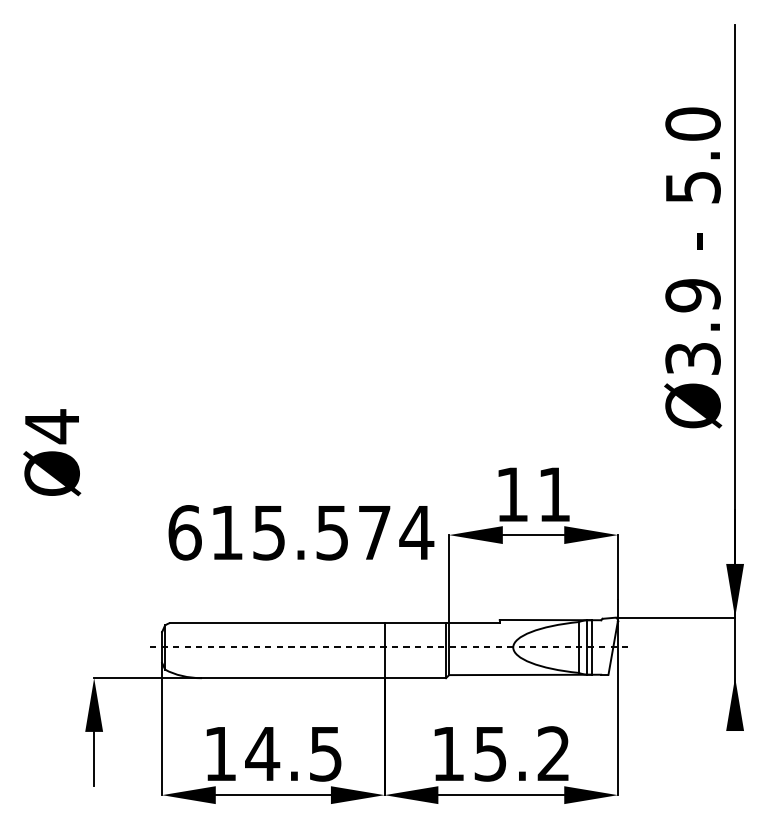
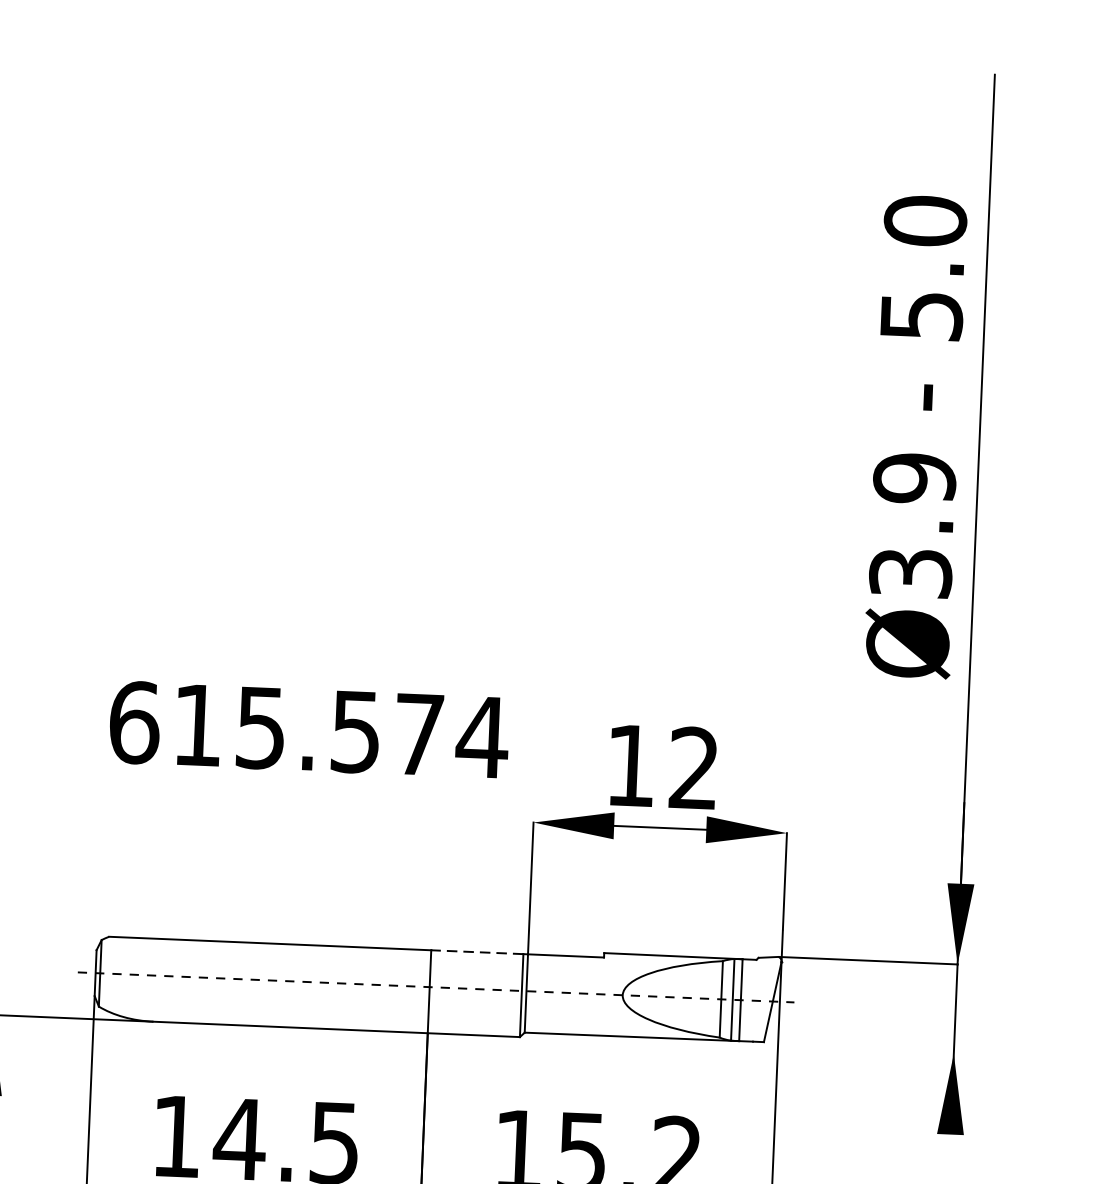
text: (553, 493) -> (692, 766), 11 -> 12
text: (301, 532) -> (309, 729), moved
line: (415, 622) -> (477, 951), solid -> dashed

